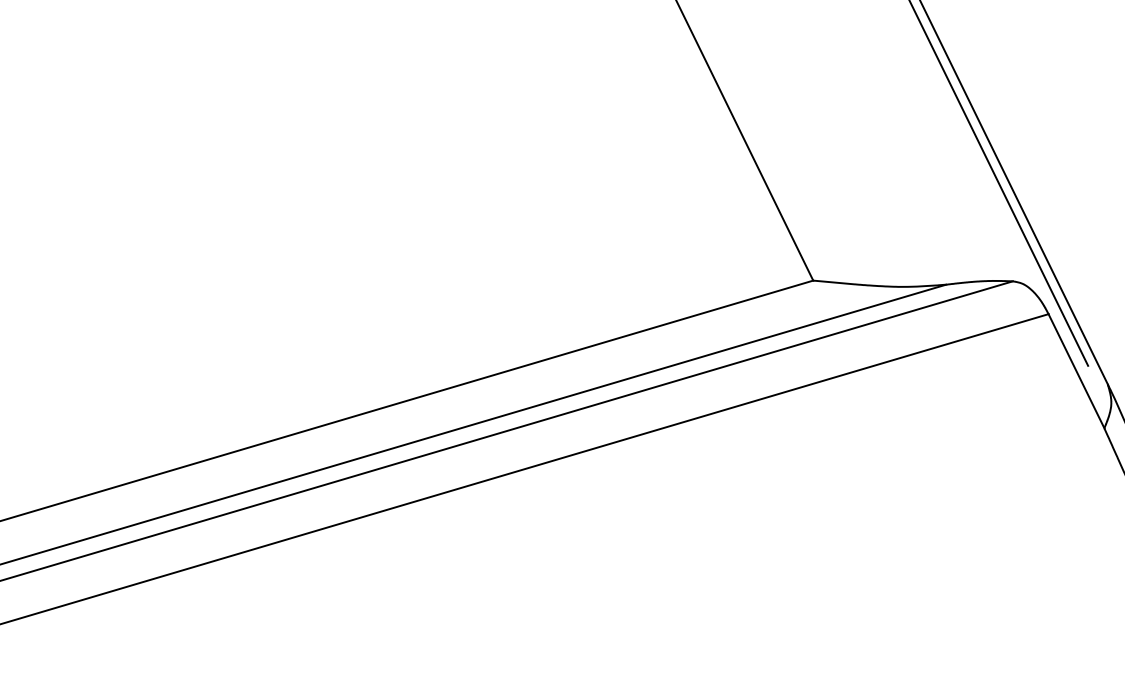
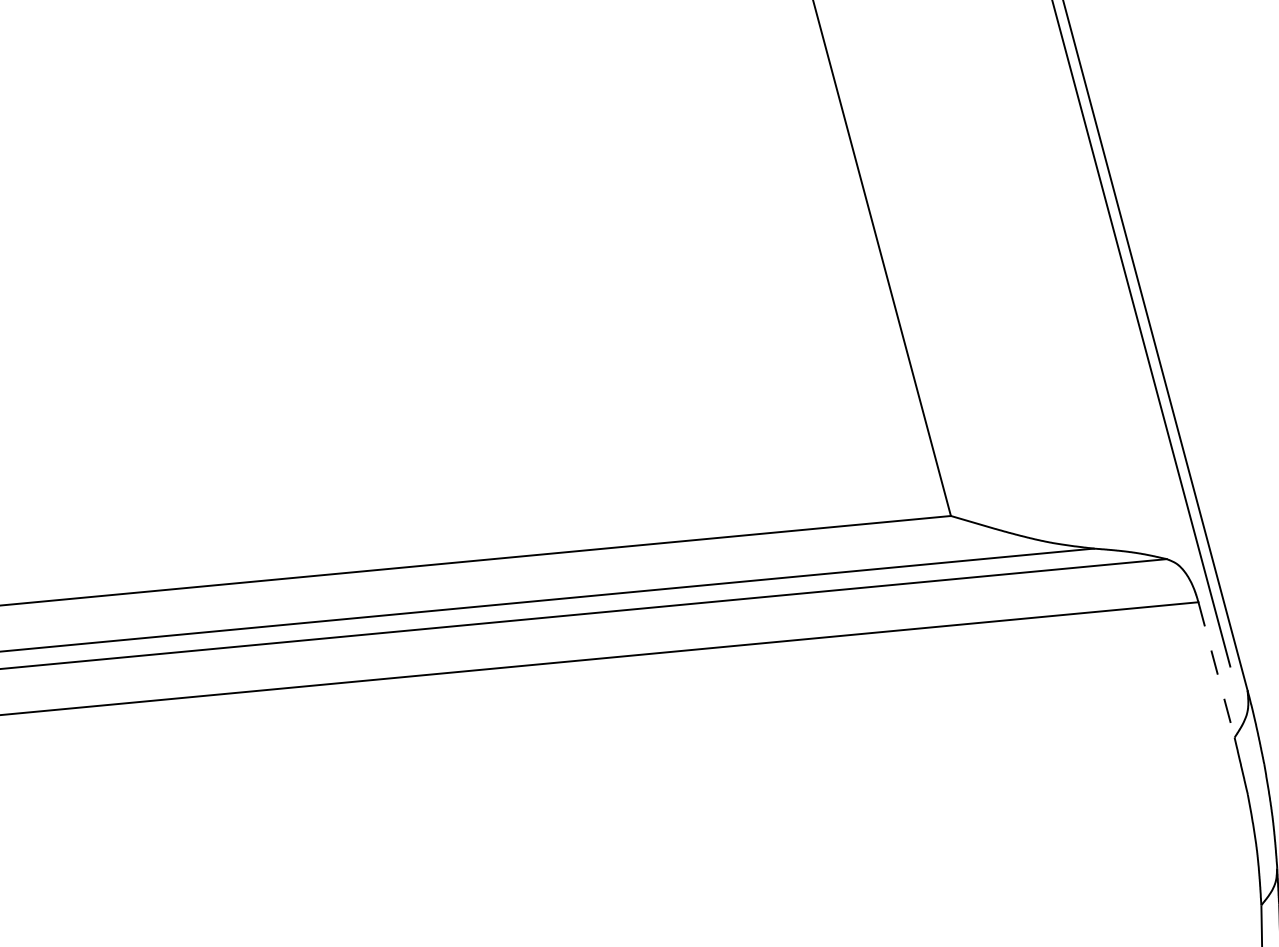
line: (1076, 371) -> (1216, 670), solid -> dashed

